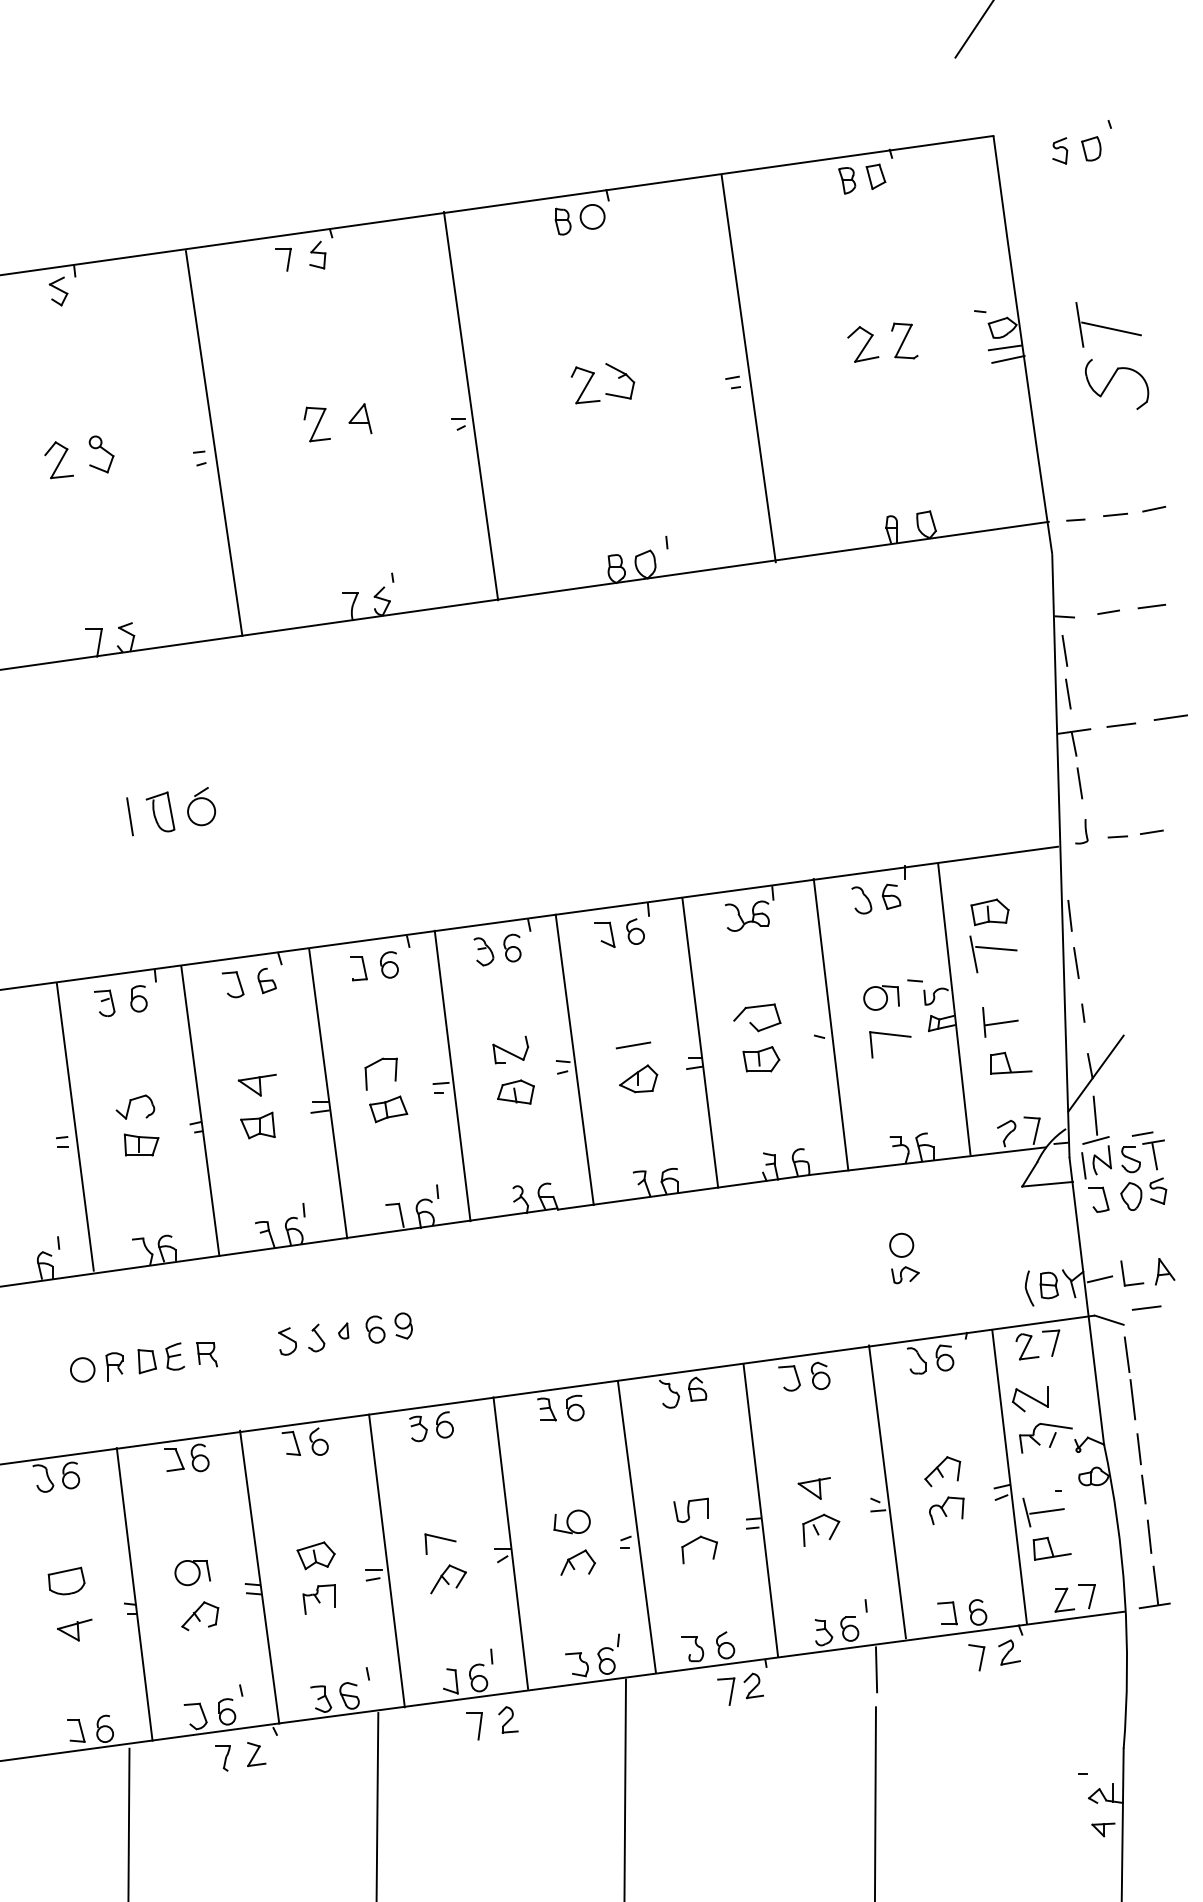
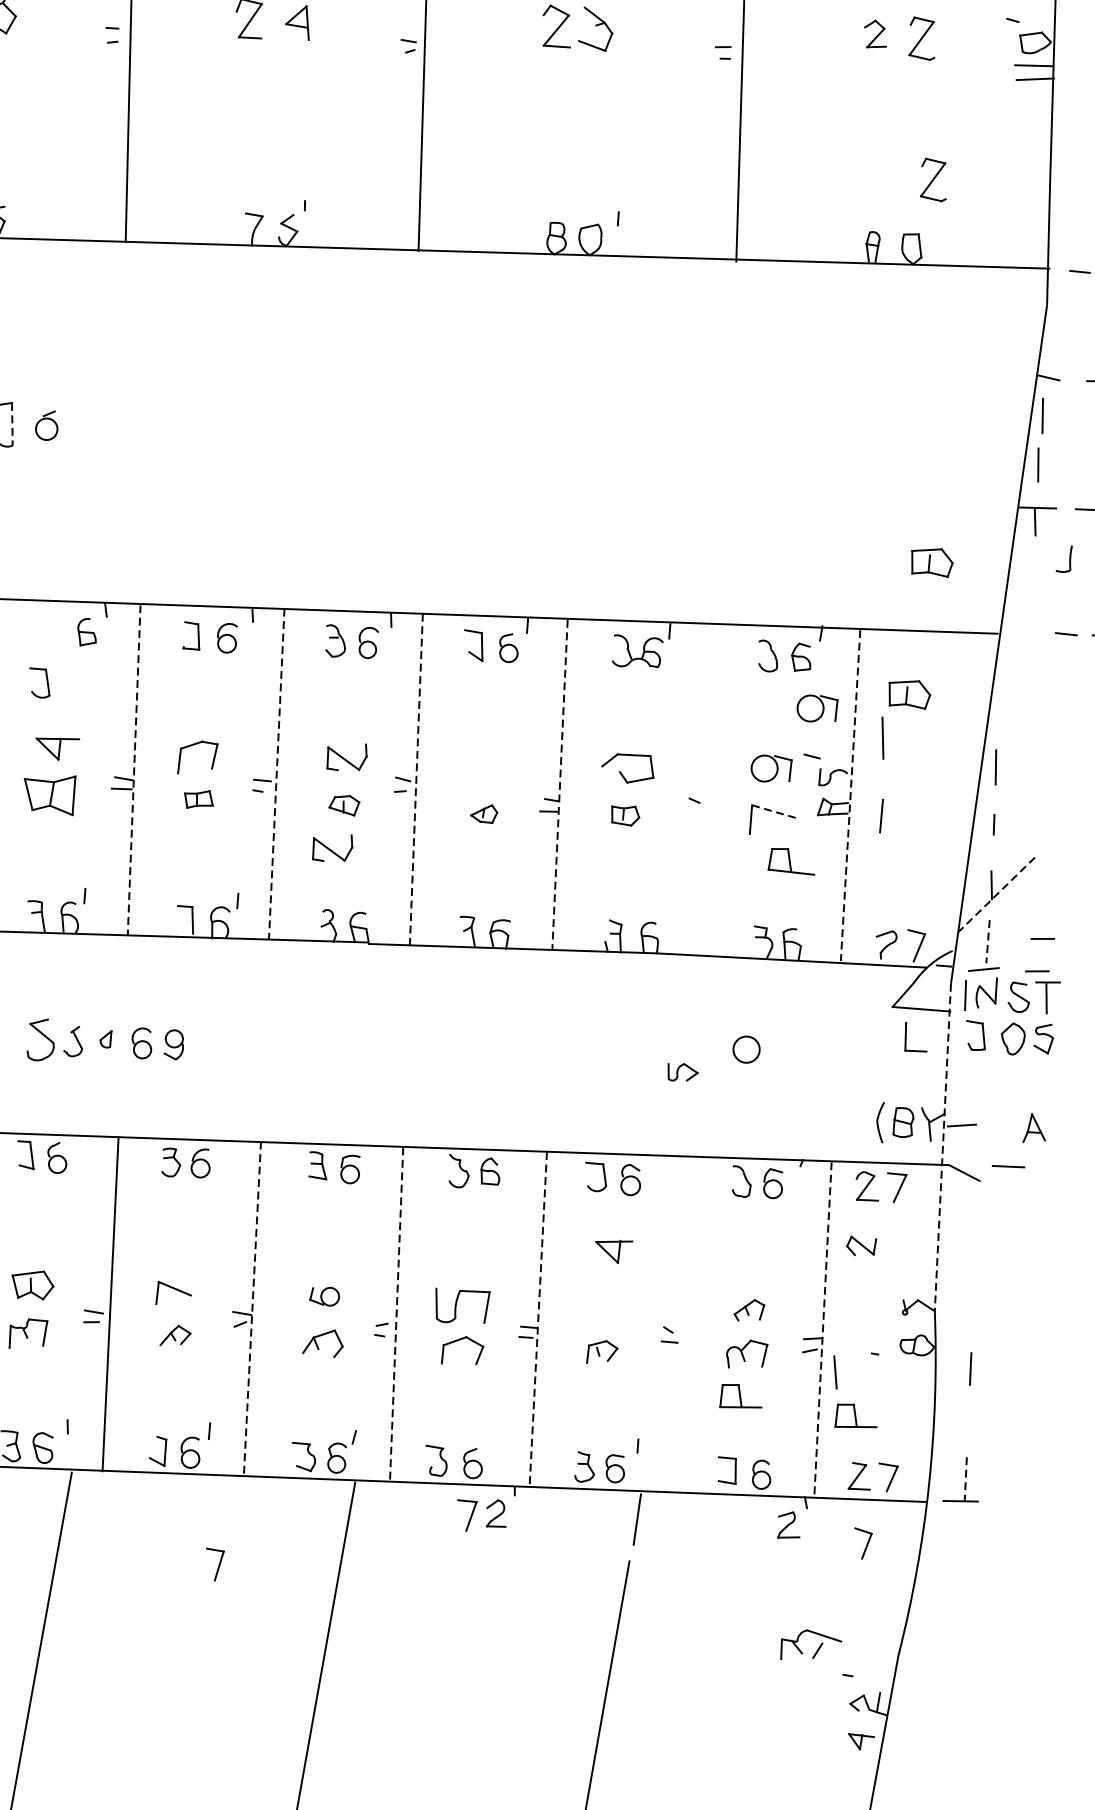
part: (863, 344) -> (876, 34), size x0.7
part: (935, 461) -> (934, 179), added
line: (1079, 783) -> (1033, 567), removed
part: (989, 794) -> (930, 562), added
part: (201, 806) -> (47, 425), size x0.7
line: (170, 811) -> (11, 424), solid -> dashed
part: (1081, 831) -> (1065, 558), moved
line: (1069, 915) -> (997, 712), removed
part: (912, 938) -> (817, 708), added
line: (996, 948) -> (909, 735), removed
part: (238, 982) -> (46, 681), moved
line: (954, 1009) -> (850, 795), solid -> dashed
line: (1001, 1022) -> (900, 819), removed
line: (830, 1024) -> (709, 789), removed
line: (890, 1034) -> (774, 811), solid -> dashed
line: (700, 1043) -> (560, 785), solid -> dashed
line: (633, 1045) -> (484, 774), removed
part: (761, 1059) -> (625, 815), size x0.7
line: (574, 1060) -> (415, 780), solid -> dashed
part: (1011, 1062) -> (793, 861), moved
line: (1095, 1074) -> (995, 895), solid -> dashed
line: (452, 1076) -> (276, 774), solid -> dashed
part: (638, 1078) -> (484, 812), size x0.6
part: (515, 1091) -> (344, 803), size x0.7
line: (328, 1093) -> (134, 770), solid -> dashed
line: (1142, 1104) -> (1042, 938), added
part: (388, 1109) -> (198, 799), size x0.7
line: (1095, 1116) -> (987, 942), solid -> dashed
part: (257, 1125) -> (49, 792), size x1.4
part: (511, 1130) -> (332, 846), added
part: (1124, 1274) -> (907, 1038), moved
part: (905, 1275) -> (682, 1073), moved
line: (1086, 1301) -> (942, 1147), solid -> dashed
part: (287, 1341) -> (41, 1039), size x1.4
line: (1126, 1354) -> (977, 1214), removed
part: (1030, 1399) -> (861, 1246), size x0.7
line: (1132, 1399) -> (975, 1266), removed
part: (1051, 1440) -> (816, 1651), moved
line: (1138, 1449) -> (972, 1323), removed
part: (942, 1471) -> (748, 1310), size x0.7
line: (1009, 1477) -> (822, 1329), solid -> dashed
part: (813, 1488) -> (611, 1250), moved
line: (887, 1491) -> (683, 1322), removed
part: (690, 1509) -> (459, 1304), size x1.4
line: (760, 1510) -> (537, 1319), solid -> dashed
line: (1046, 1511) -> (857, 1374), removed
part: (571, 1521) -> (324, 1295), size x0.7
line: (636, 1526) -> (396, 1313), solid -> dashed
part: (821, 1529) -> (602, 1352), size x0.7
line: (1149, 1536) -> (968, 1422), removed
line: (510, 1543) -> (252, 1308), solid -> dashed
part: (948, 1548) -> (740, 1397), added
part: (448, 1579) -> (175, 1336), size x0.7
line: (1155, 1586) -> (965, 1479), solid -> dashed
part: (976, 1657) -> (861, 1543), moved
part: (508, 1719) -> (216, 1504), removed
part: (474, 1726) -> (212, 1565), moved

